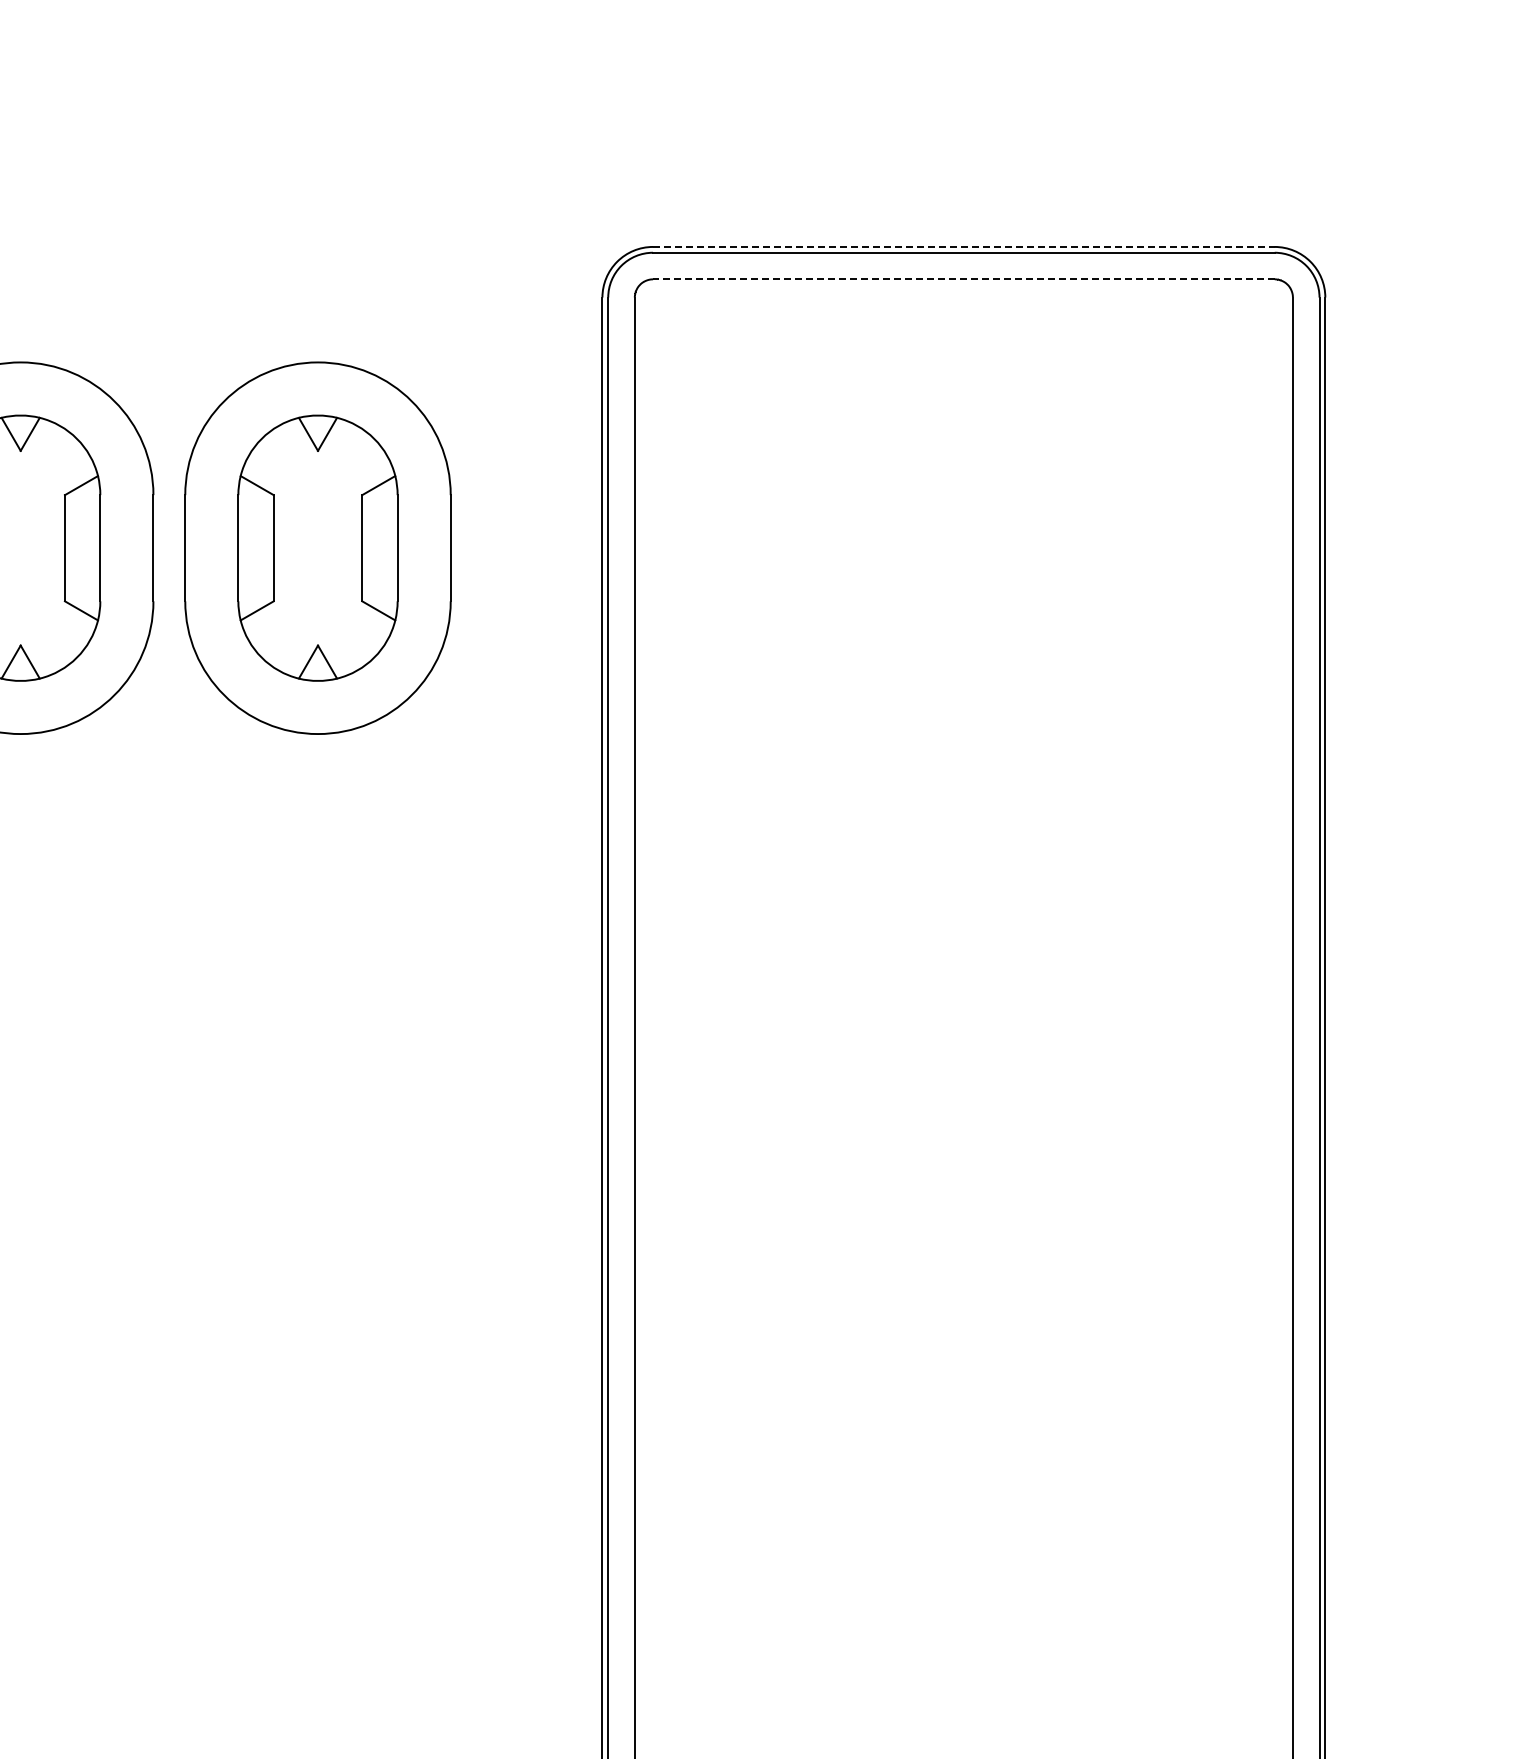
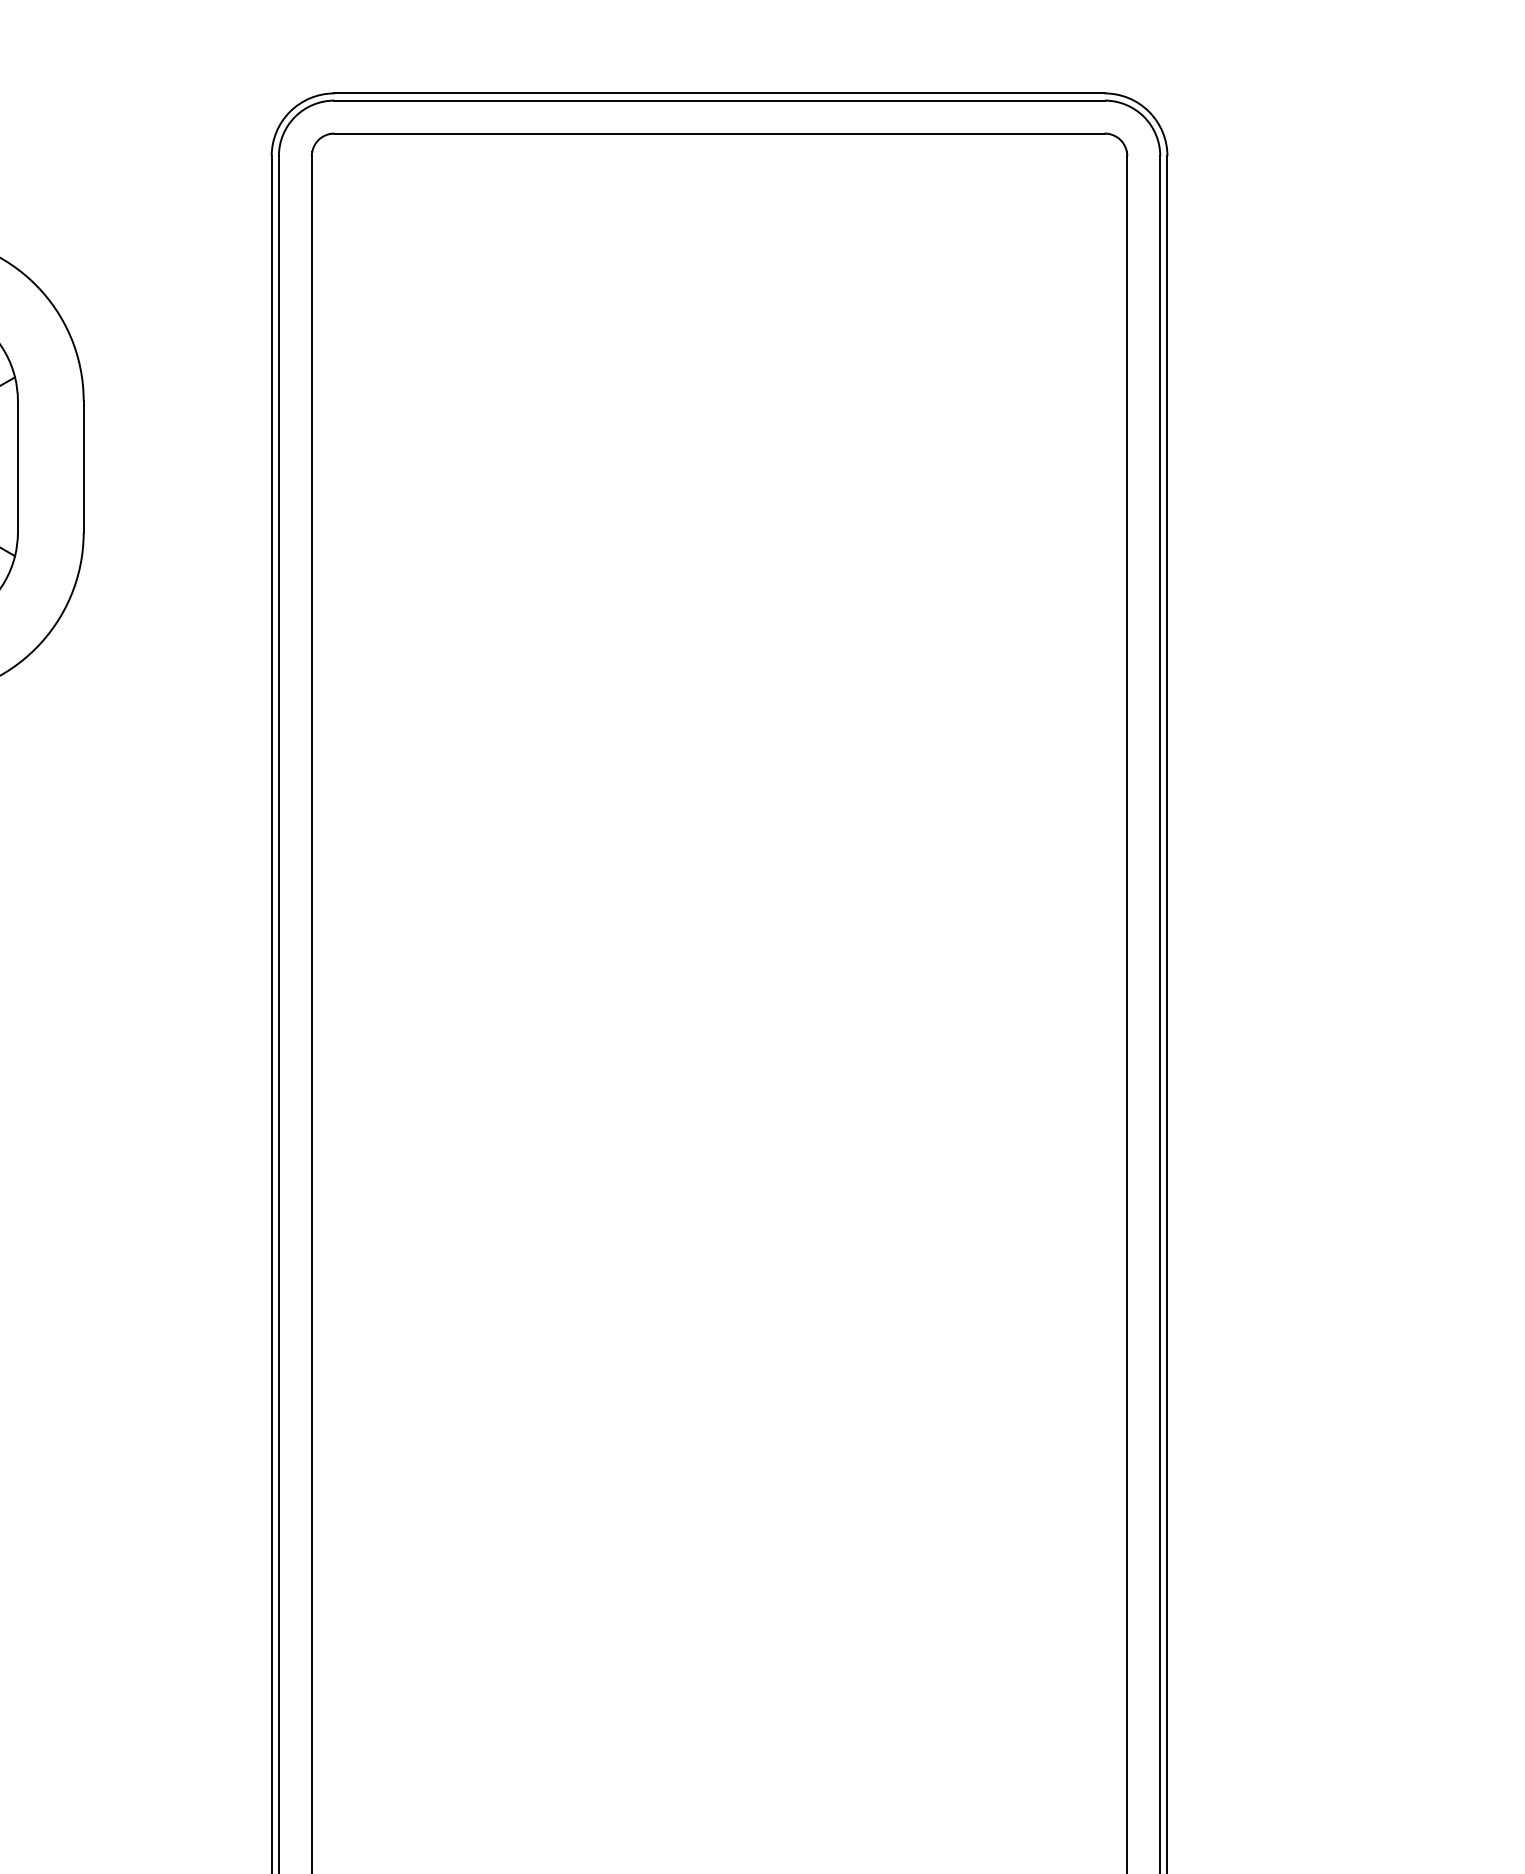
line: (963, 246) -> (719, 92), dashed -> solid
line: (963, 279) -> (719, 133), dashed -> solid

